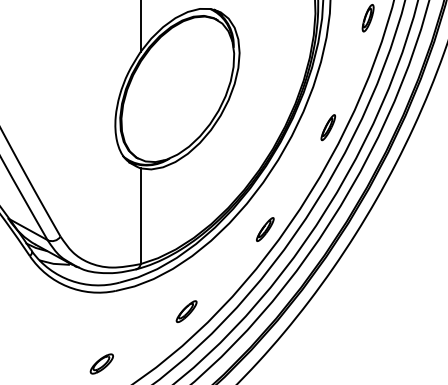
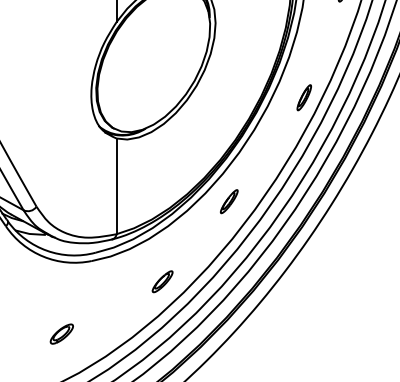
part: (265, 229) -> (229, 201), moved
part: (101, 363) -> (61, 333), moved

